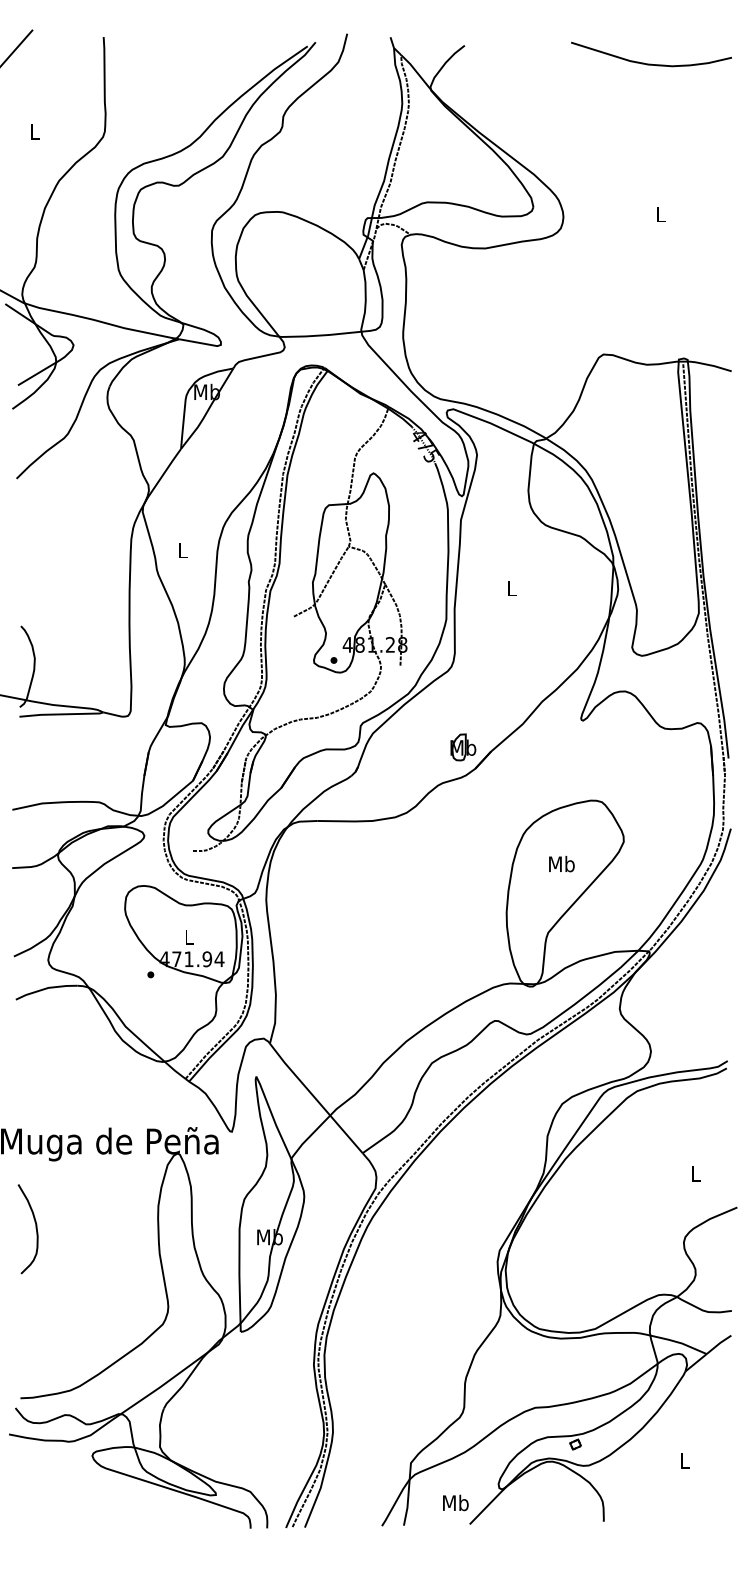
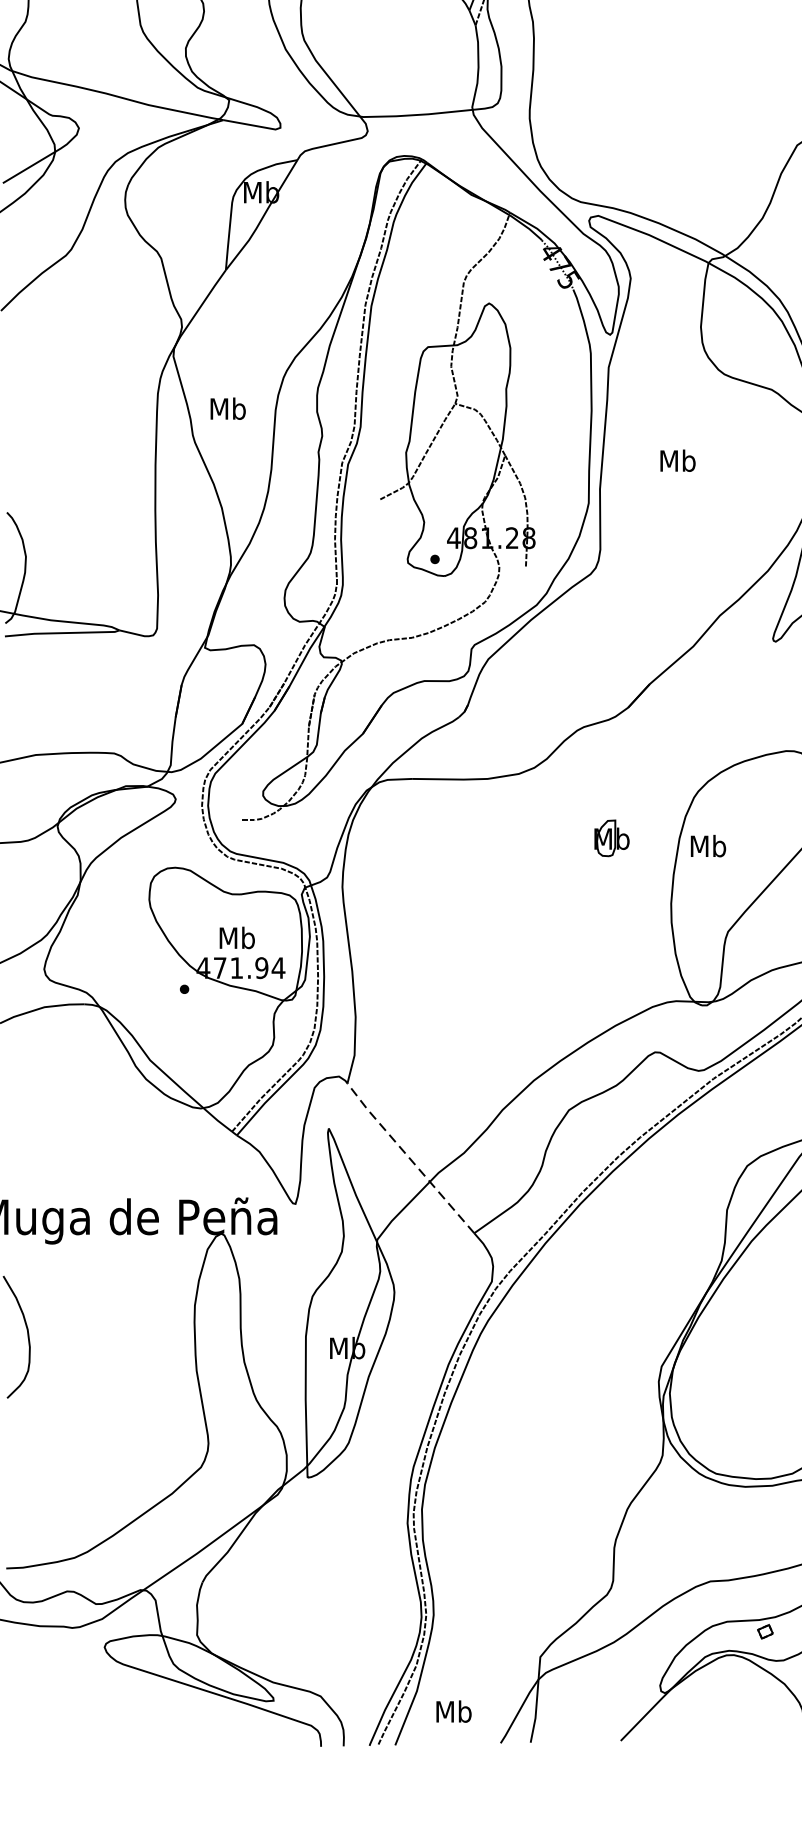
text: (182, 550) -> (227, 409), L -> Mb
text: (511, 588) -> (677, 460), L -> Mb
part: (463, 747) -> (612, 838), moved
text: (561, 864) -> (707, 846), moved
text: (189, 937) -> (237, 938), L -> Mb
line: (315, 1098) -> (409, 1158), solid -> dashed
text: (455, 1502) -> (453, 1710), moved

